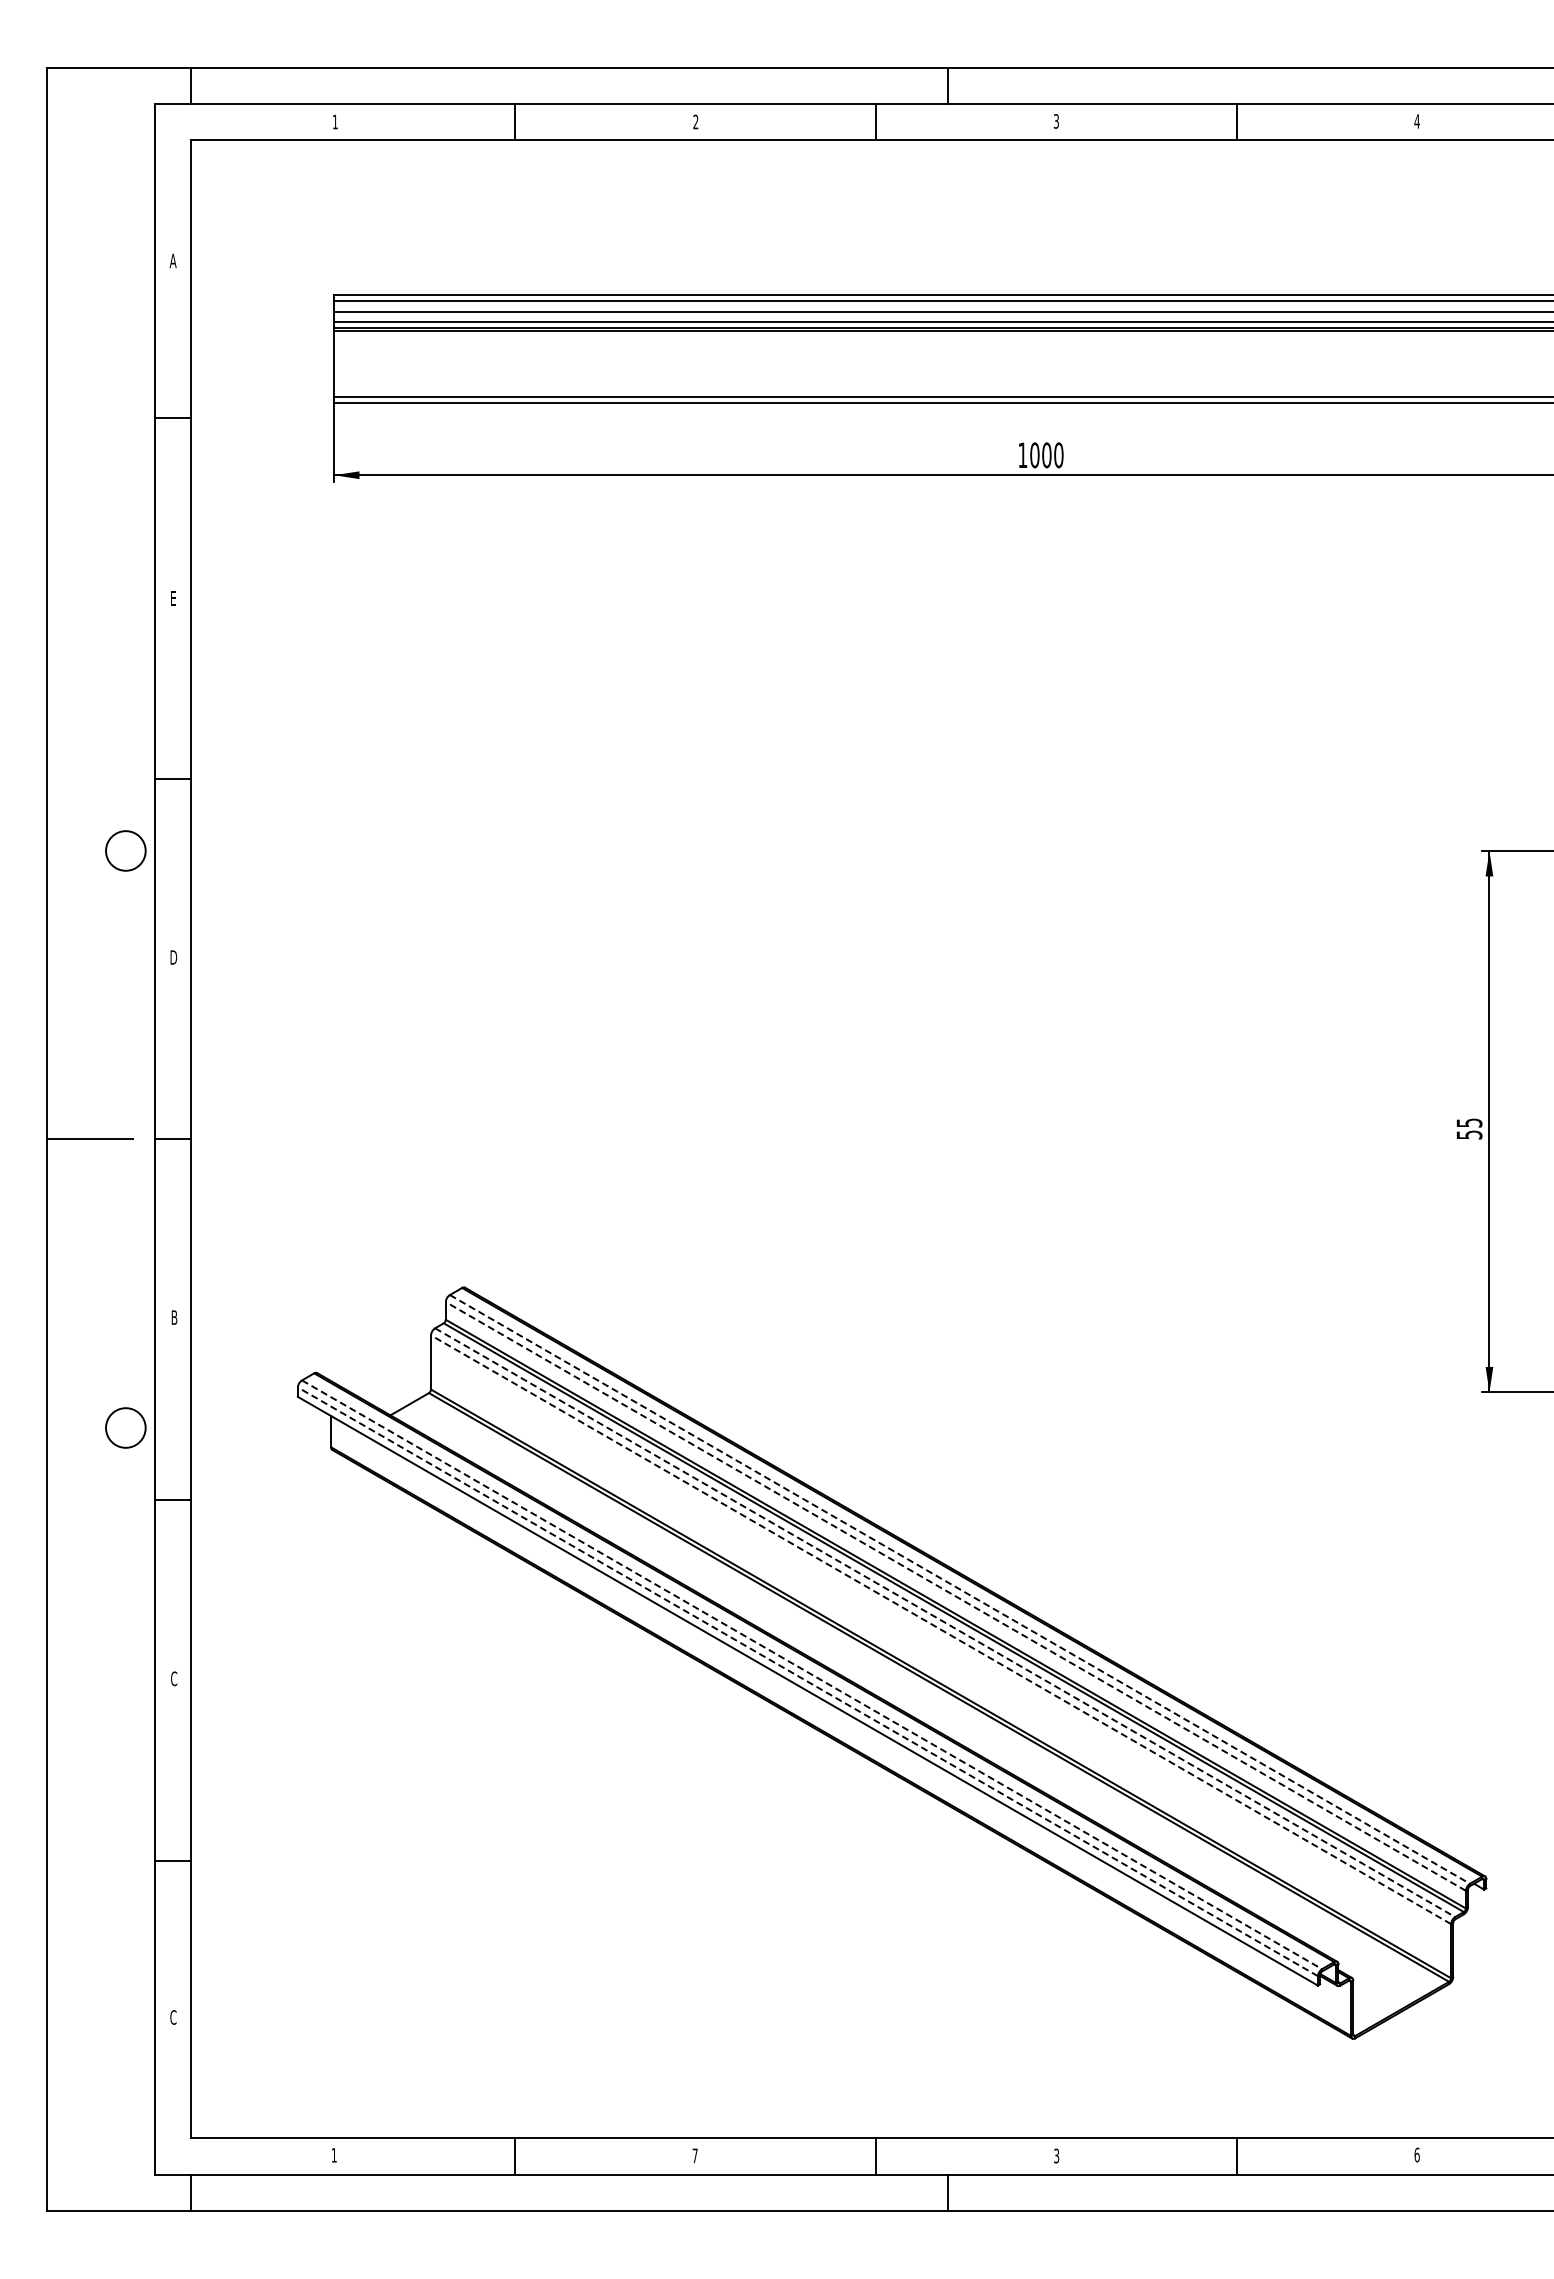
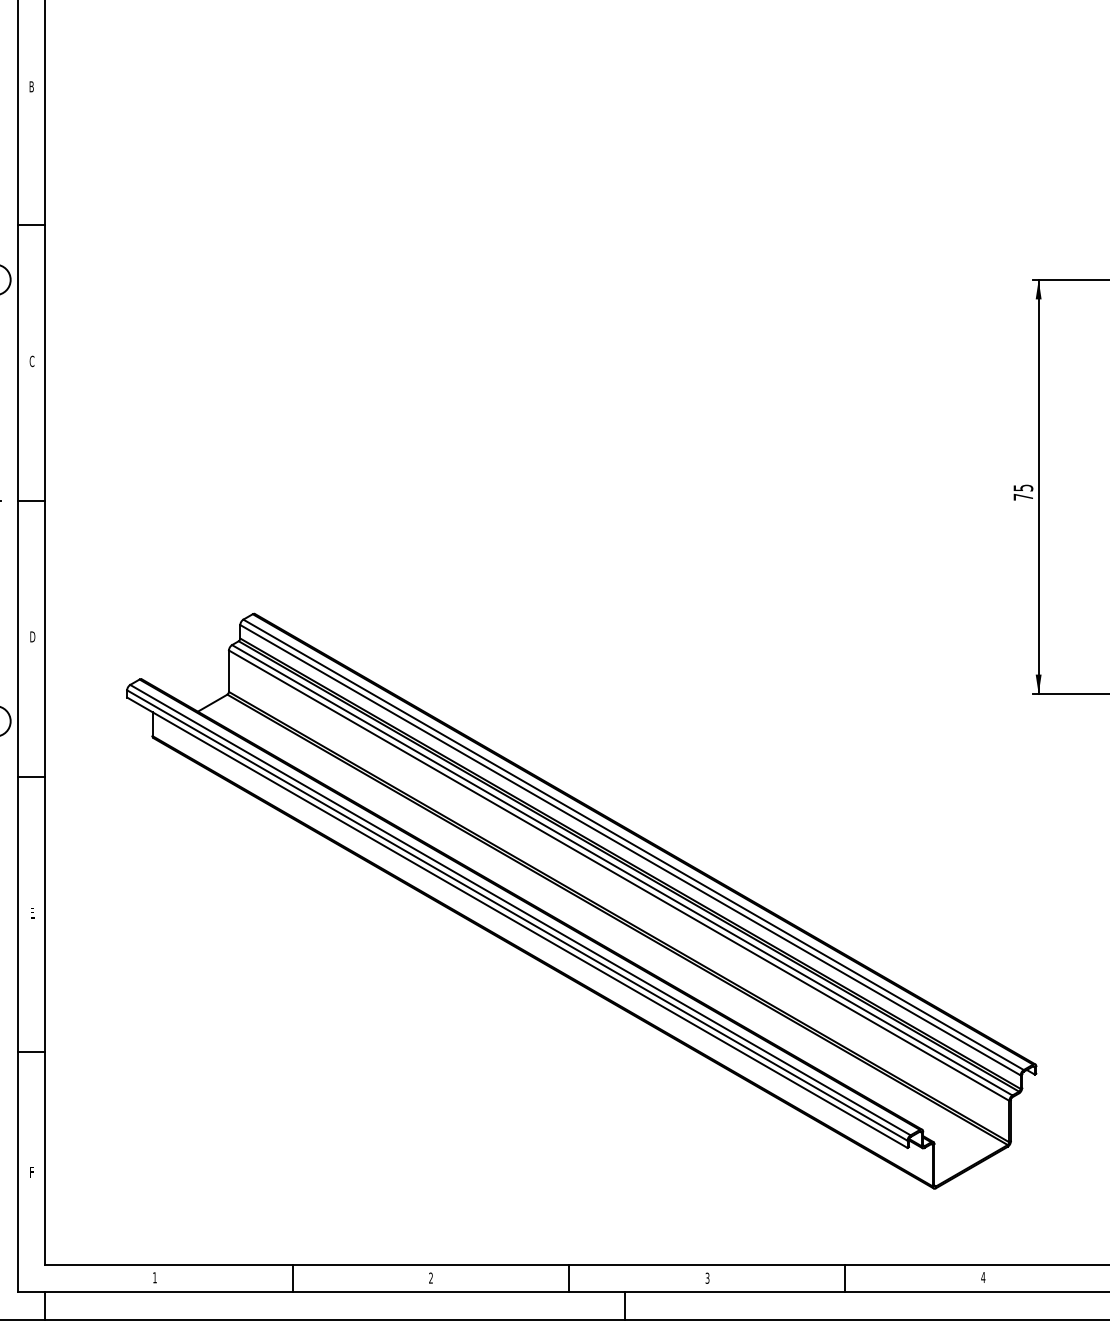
text: (172, 598) -> (31, 86), E -> B
text: (173, 957) -> (31, 361), D -> C
text: (1469, 1134) -> (1023, 496), 55 -> 75
text: (174, 1317) -> (32, 636), B -> D
line: (959, 1589) -> (633, 844), dashed -> solid
line: (955, 1596) -> (630, 850), dashed -> solid
line: (945, 1622) -> (622, 870), dashed -> solid
line: (941, 1629) -> (619, 875), dashed -> solid
line: (812, 1674) -> (520, 909), dashed -> solid
text: (174, 1678) -> (32, 912), C -> E
line: (807, 1681) -> (516, 915), dashed -> solid
text: (173, 2017) -> (31, 1172), C -> F
text: (1416, 2154) -> (982, 1277), 6 -> 4
text: (694, 2155) -> (430, 1277), 7 -> 2

